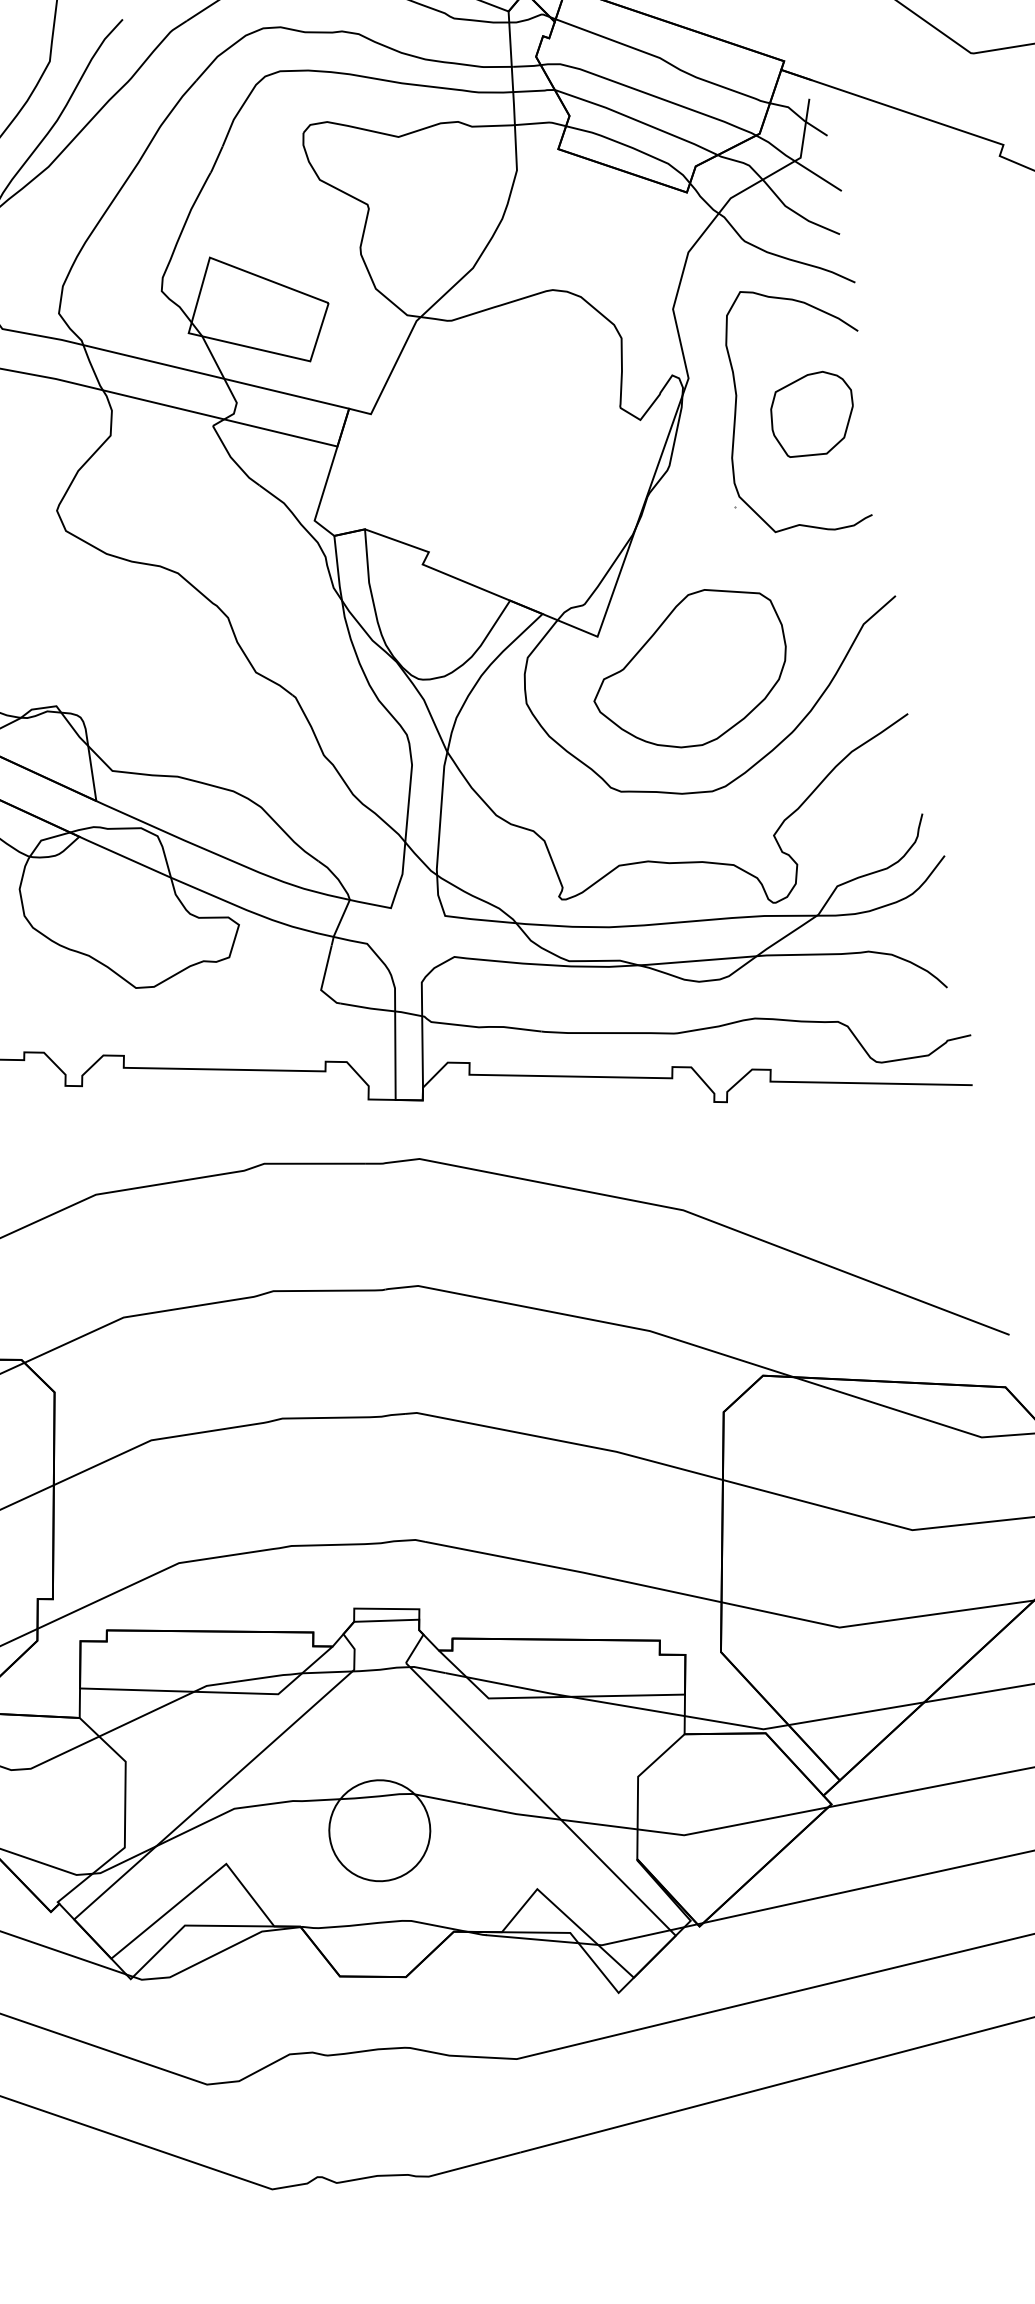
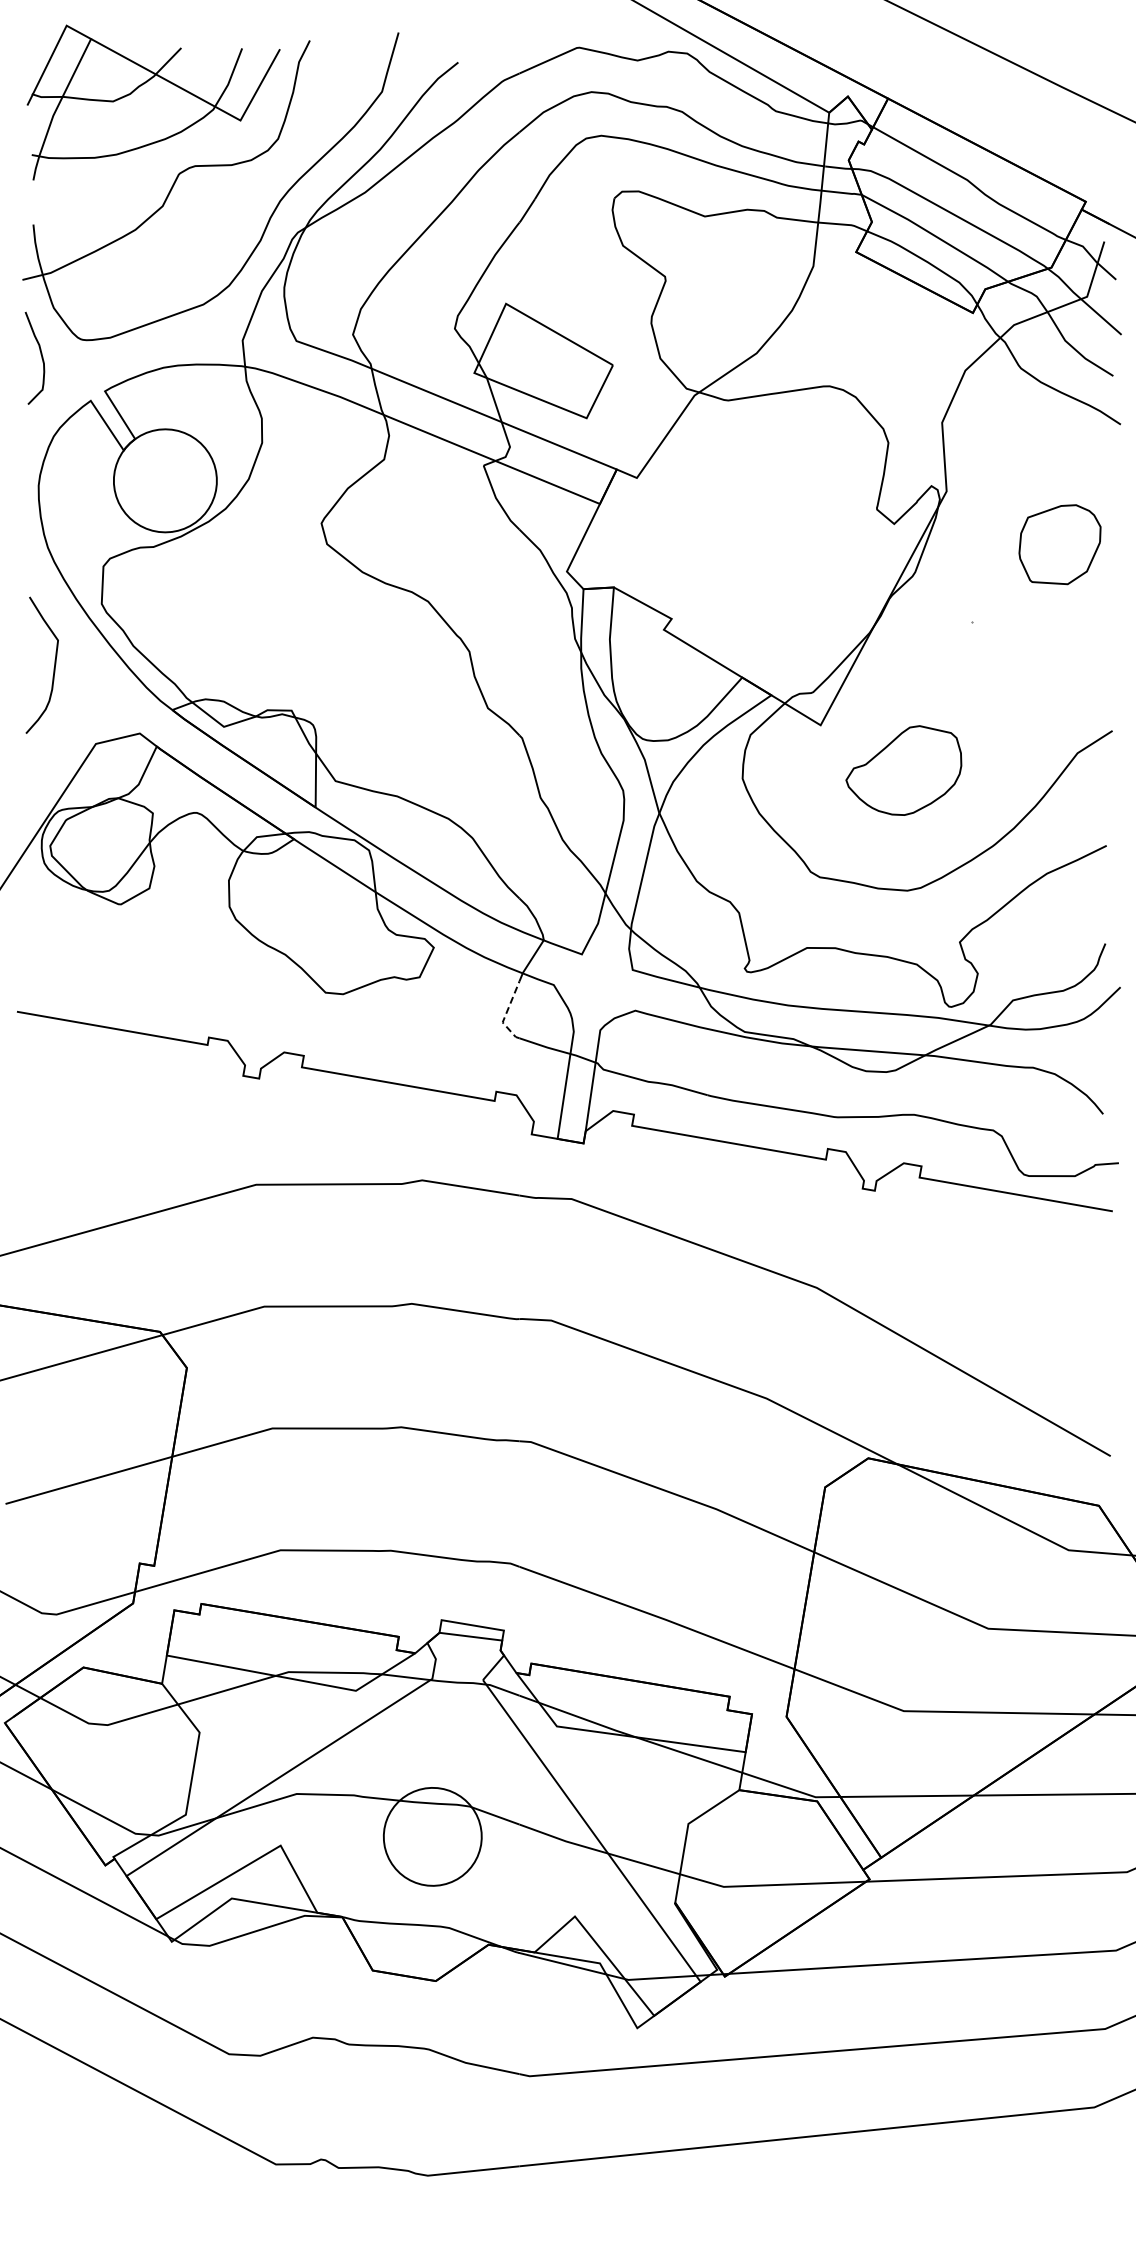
curve: (737, 403) -> (989, 522), removed
part: (689, 669) -> (903, 770), size x0.6
line: (323, 980) -> (506, 1013), solid -> dashed

